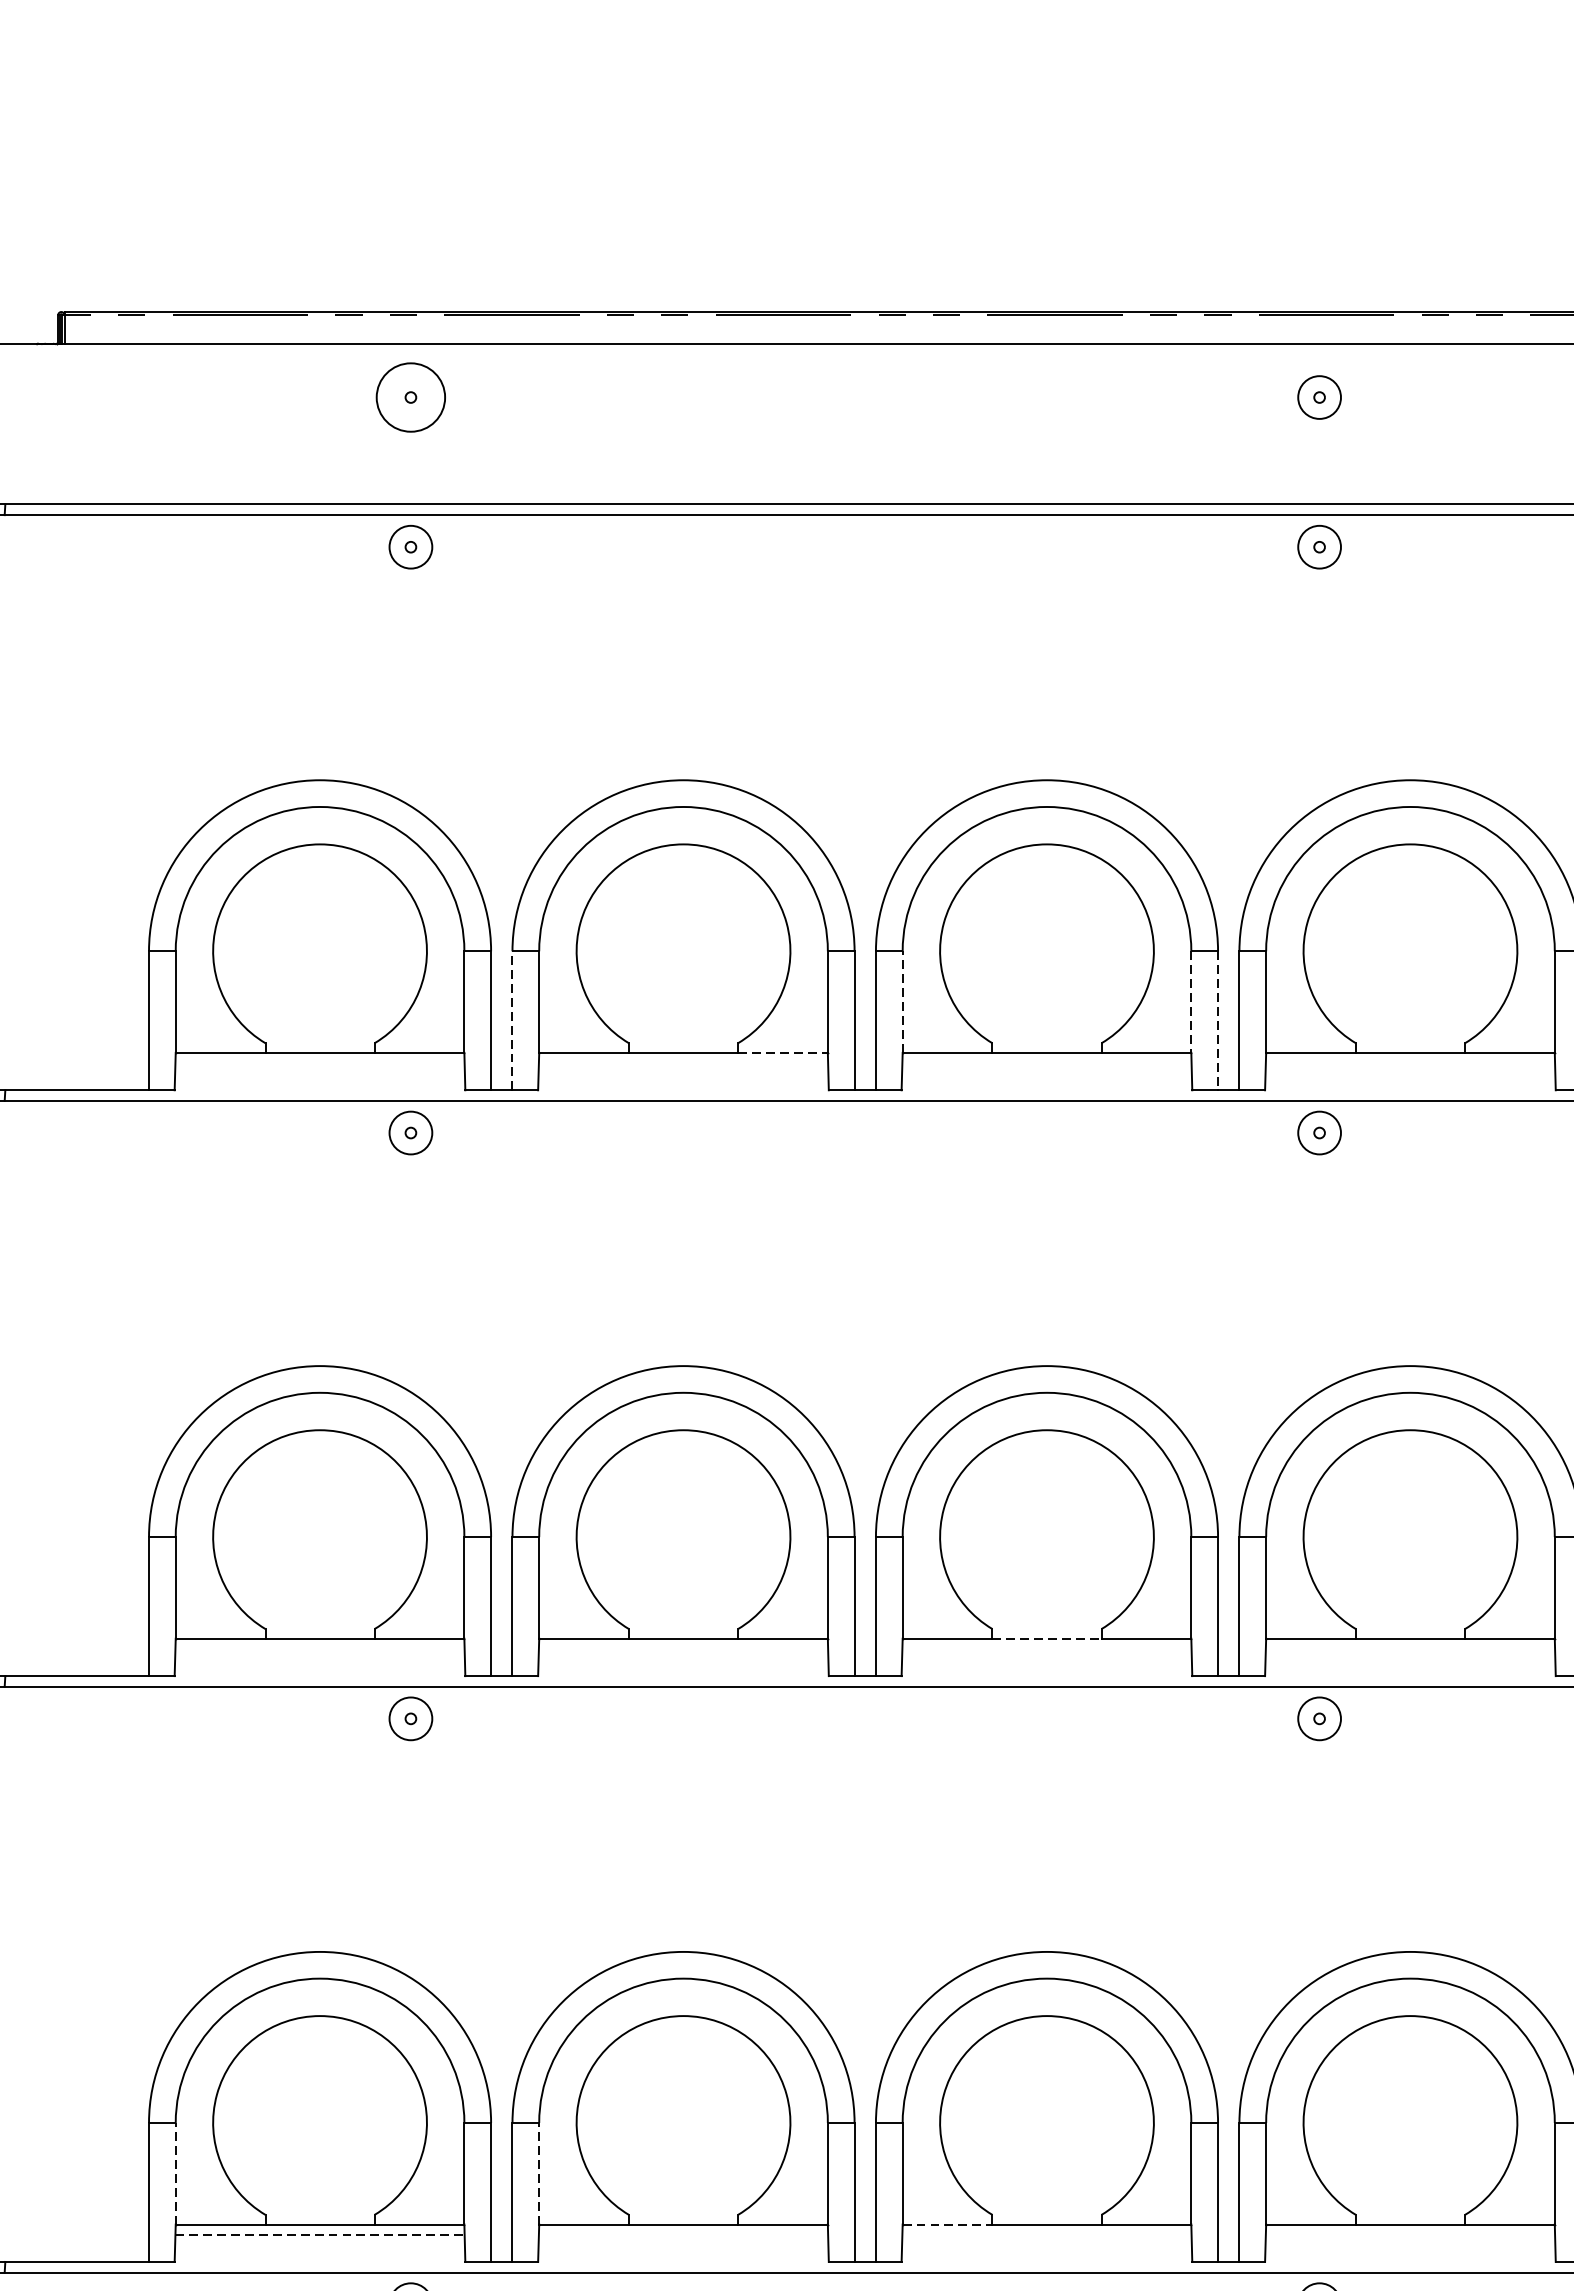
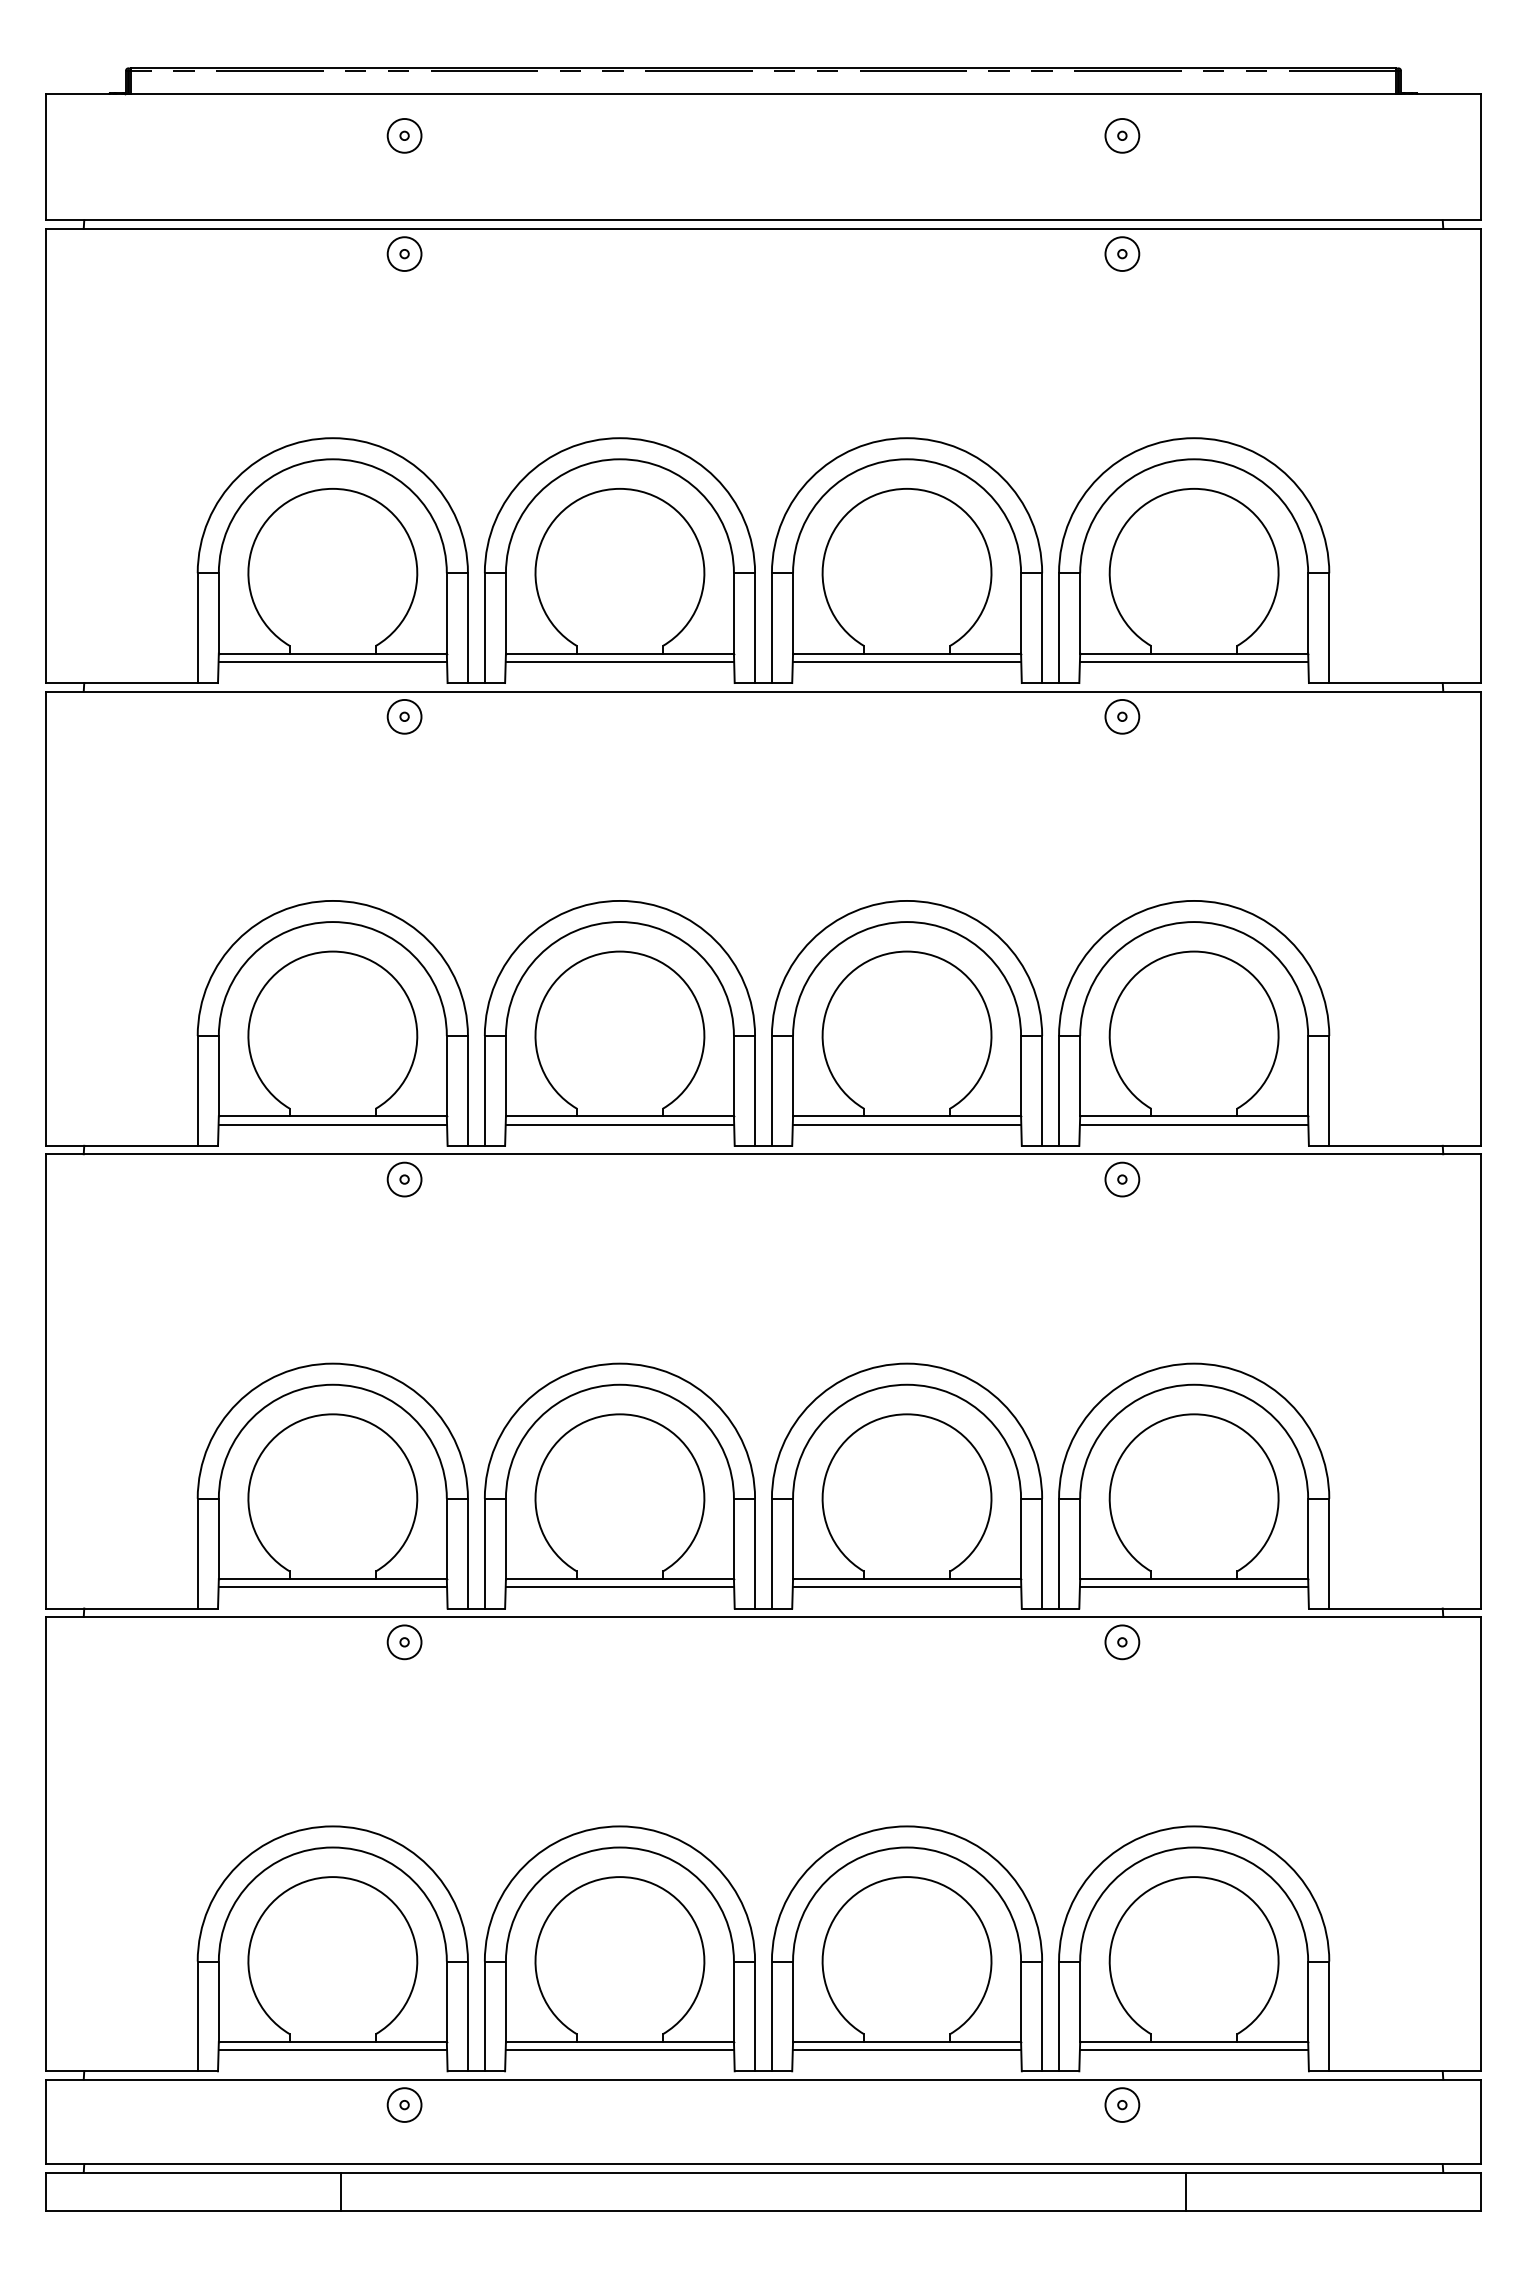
circle: (410, 397) -> (404, 135), size x0.62
line: (903, 1000) -> (793, 612), dashed -> solid
line: (1191, 1002) -> (1021, 613), dashed -> solid
line: (512, 1021) -> (484, 628), dashed -> solid
line: (1218, 1021) -> (1042, 628), dashed -> solid
line: (782, 1052) -> (698, 653), dashed -> solid
line: (319, 1062) -> (332, 661), added
line: (682, 1062) -> (619, 661), added
line: (1046, 1062) -> (906, 661), added
line: (1409, 1062) -> (1193, 661), added
line: (1047, 1638) -> (907, 1116), dashed -> solid
line: (319, 1649) -> (332, 1124), added
line: (682, 1649) -> (619, 1124), added
line: (1046, 1649) -> (906, 1124), added
line: (1409, 1649) -> (1193, 1124), added
line: (175, 2173) -> (218, 1538), dashed -> solid
line: (538, 2173) -> (505, 1538), dashed -> solid
line: (948, 2225) -> (829, 1579), dashed -> solid
line: (320, 2235) -> (333, 1587), dashed -> solid
line: (682, 2235) -> (619, 1587), added
line: (1046, 2235) -> (906, 1587), added
line: (1409, 2235) -> (1193, 1587), added

